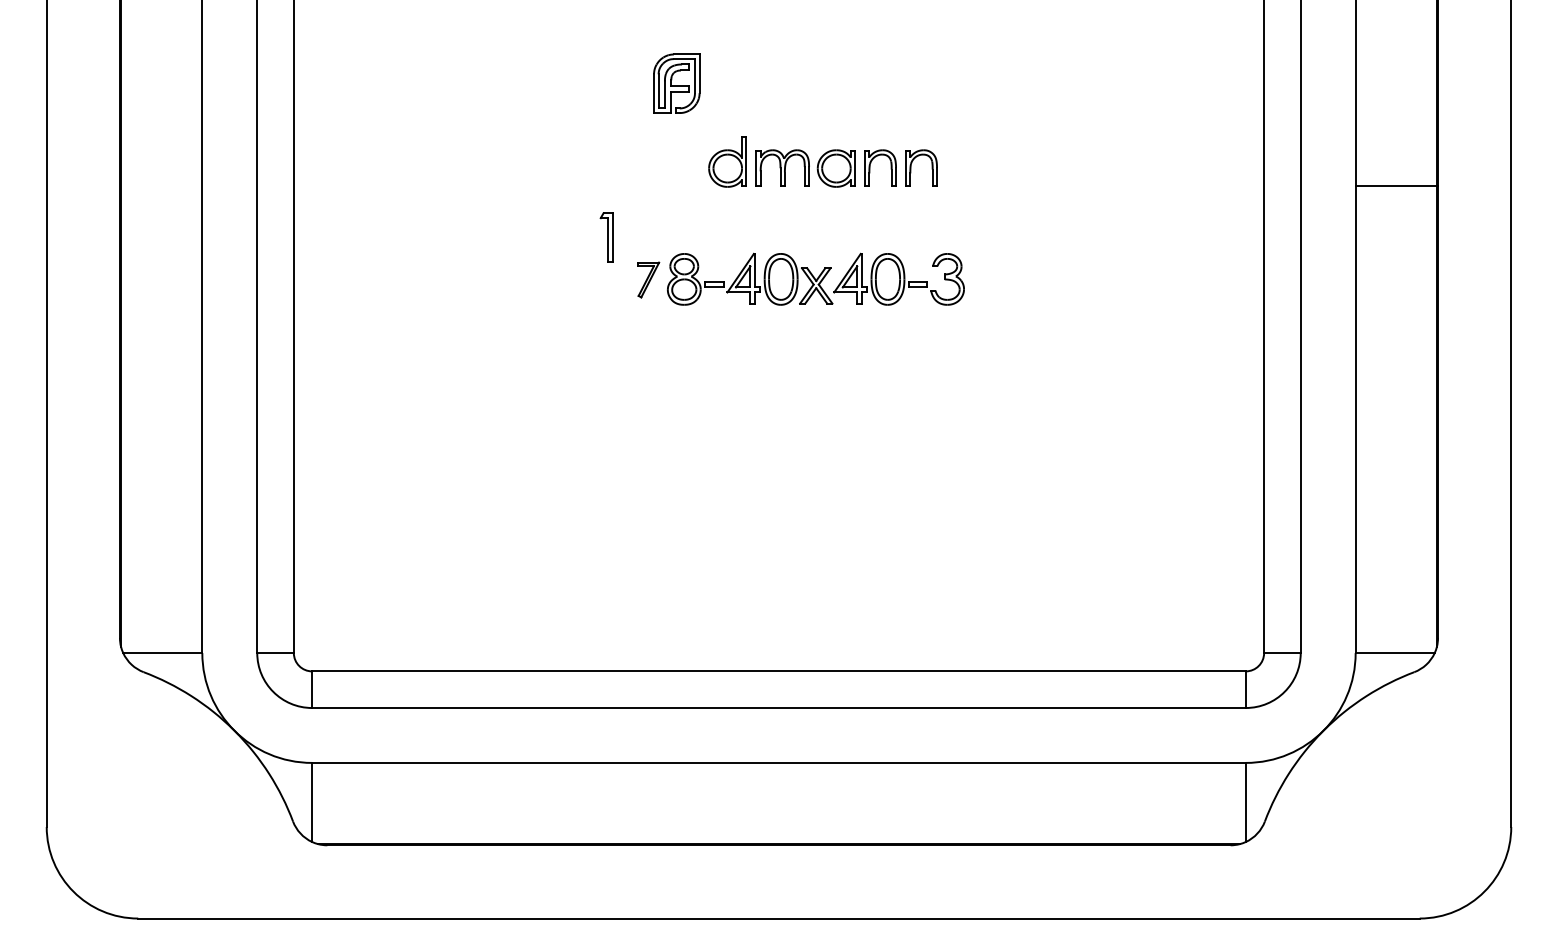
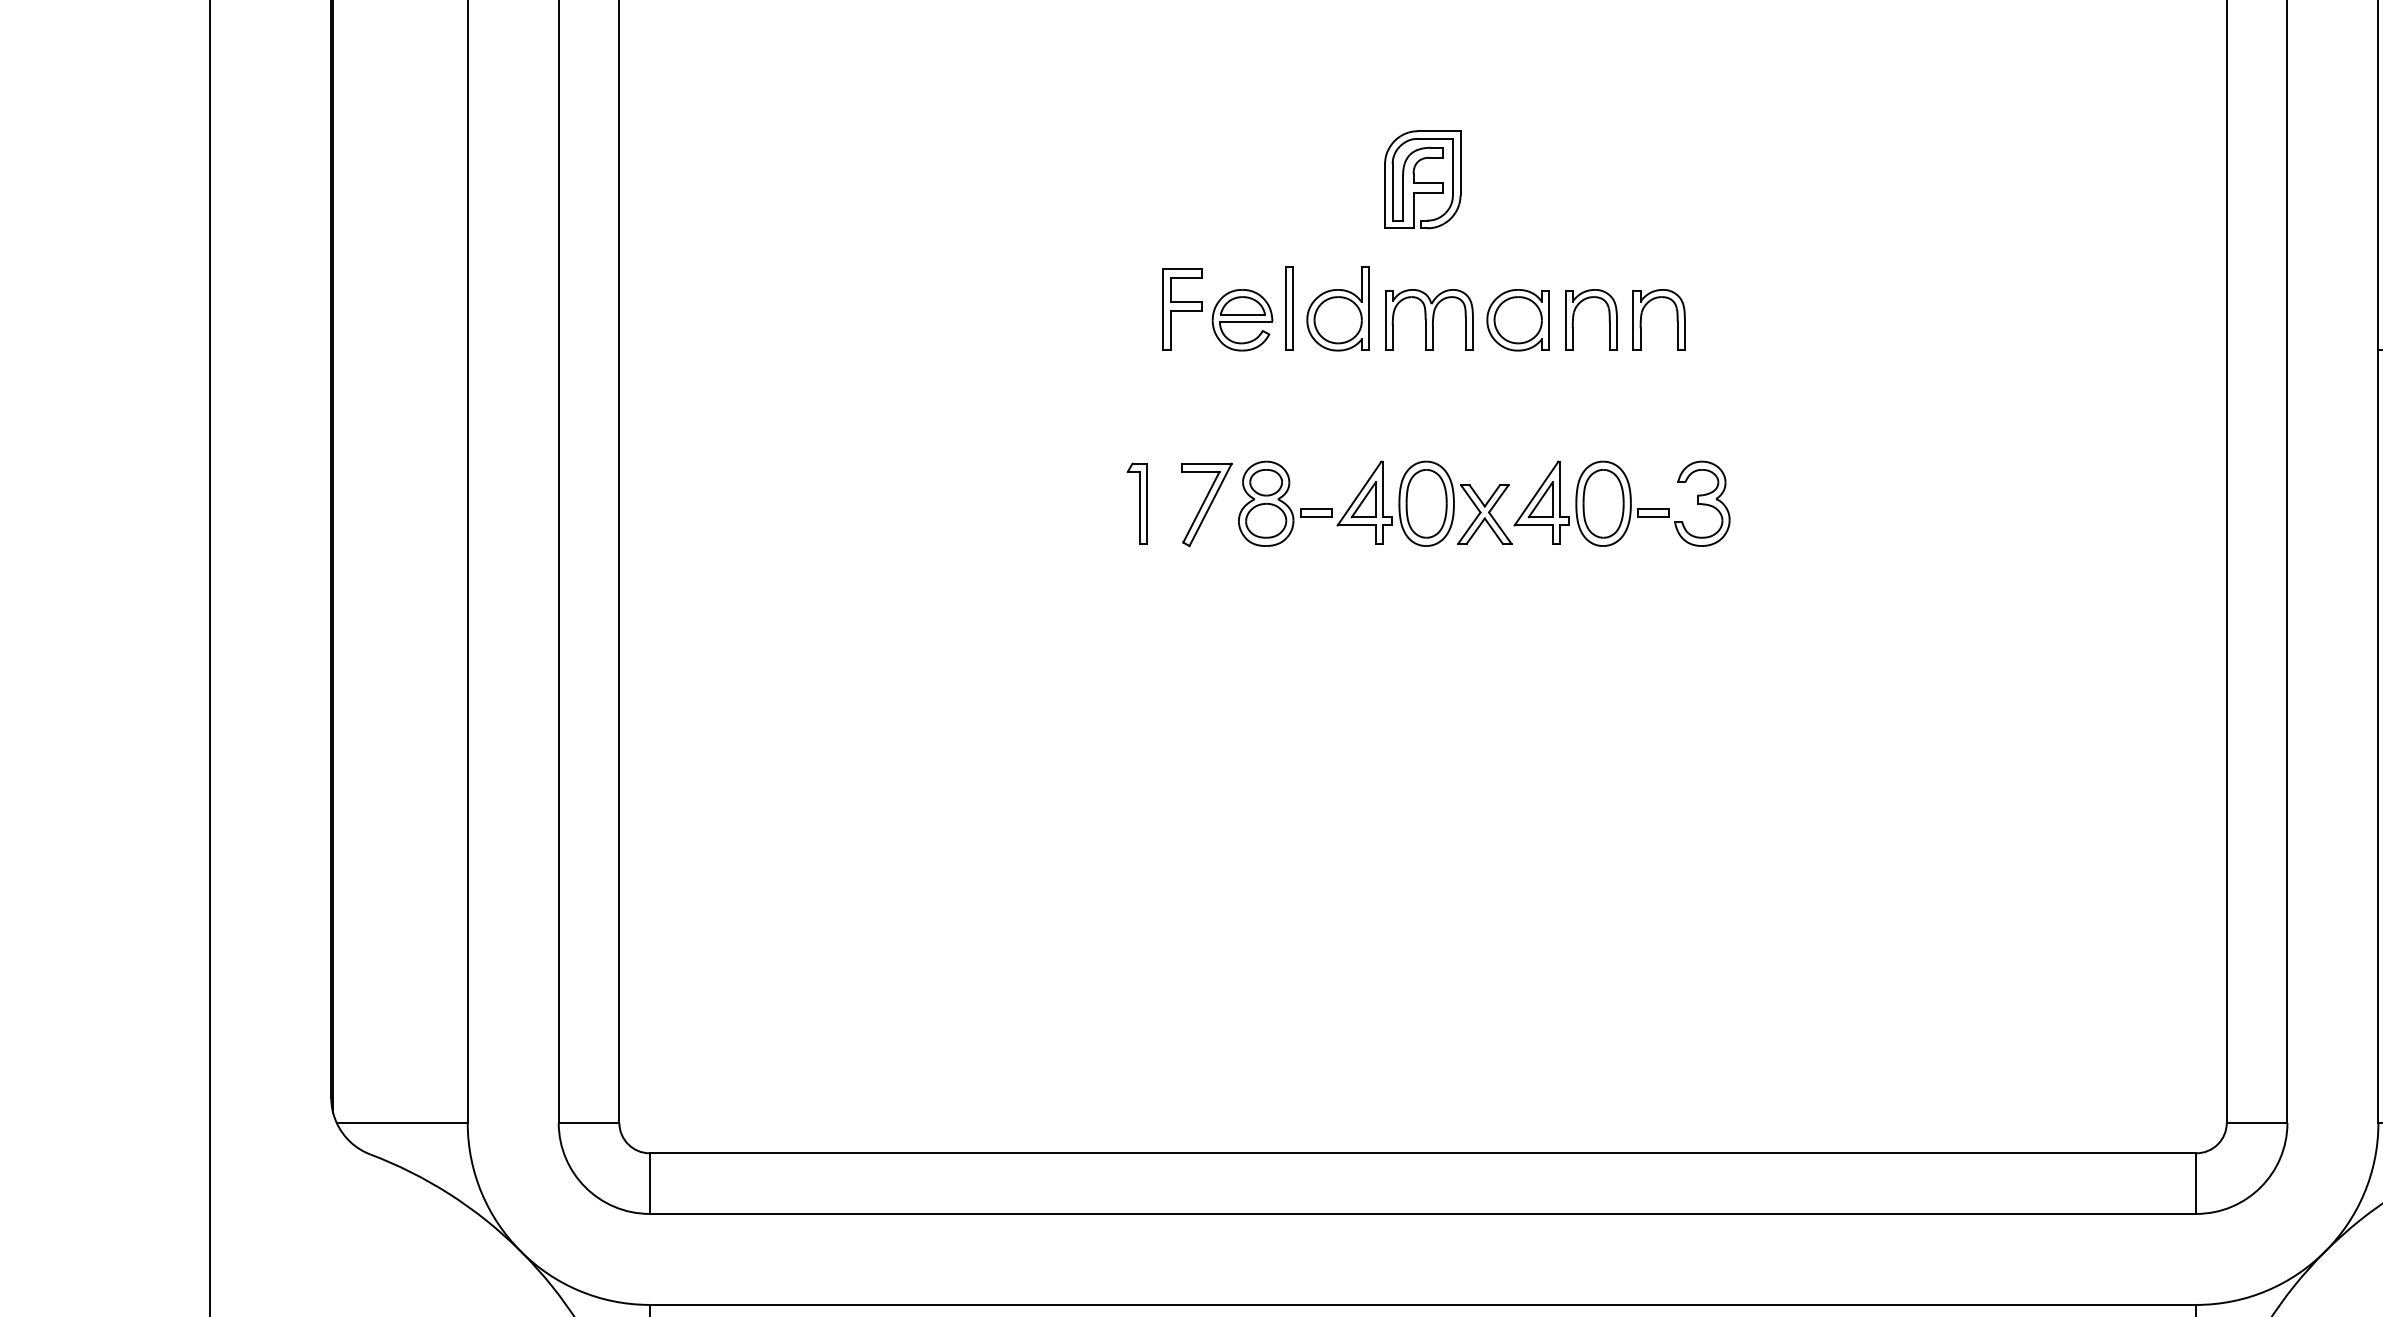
part: (676, 83) -> (1422, 179), moved
part: (660, 161) -> (1226, 308), added
part: (606, 237) -> (1137, 504), moved
part: (648, 279) -> (1206, 504), size x1.43

